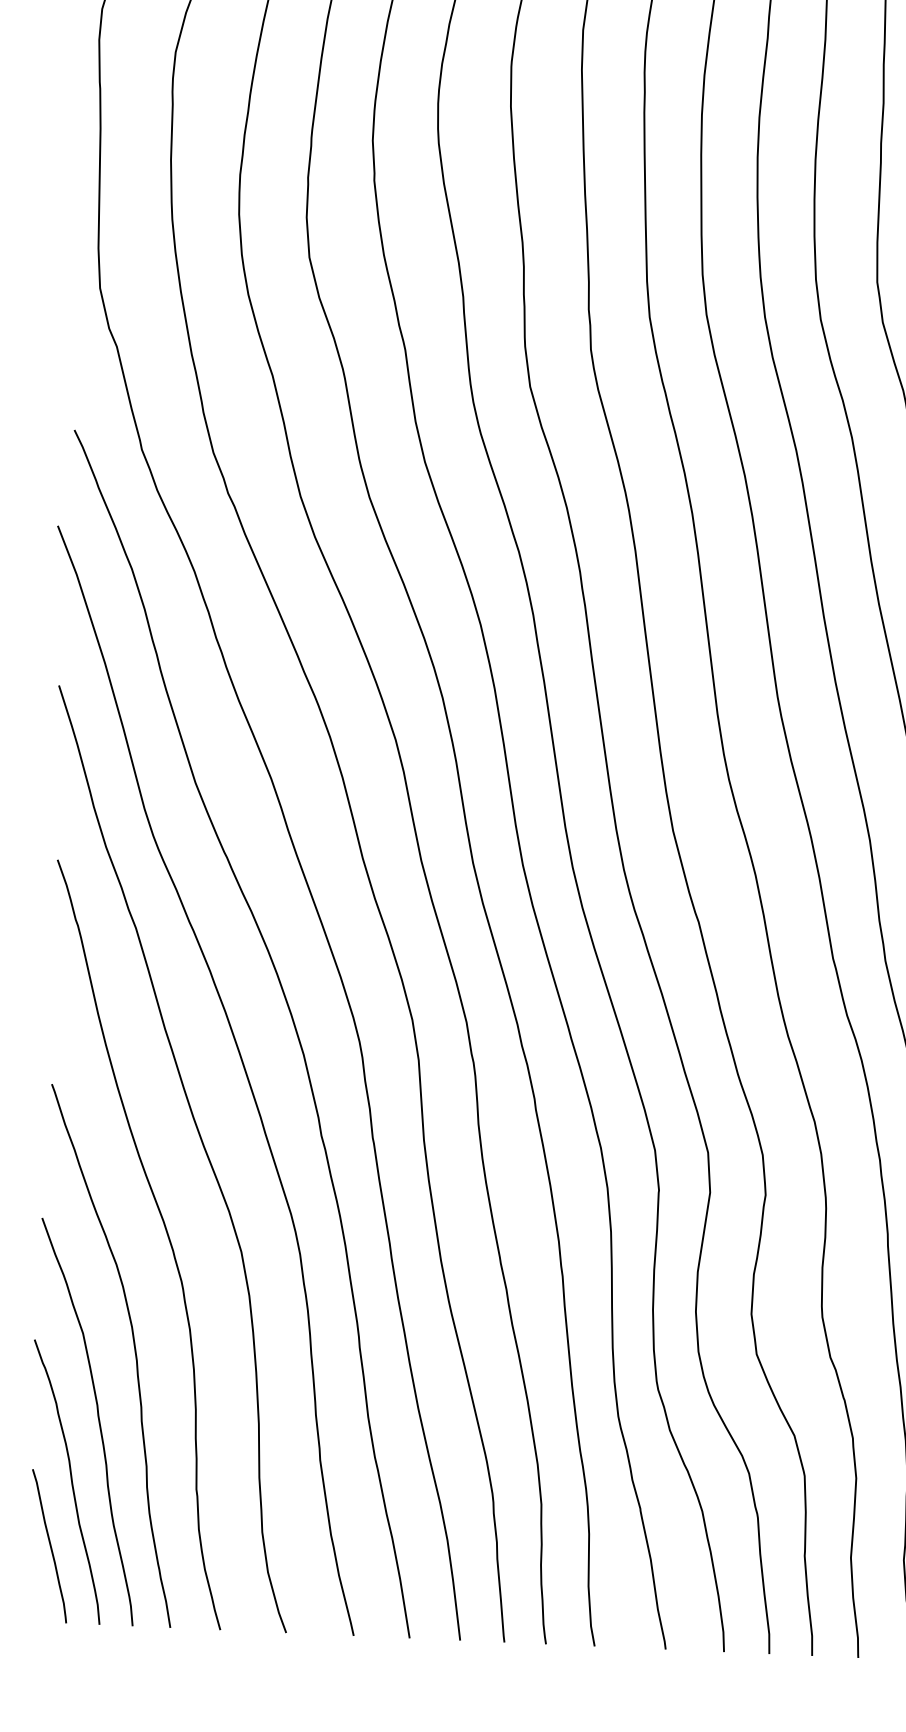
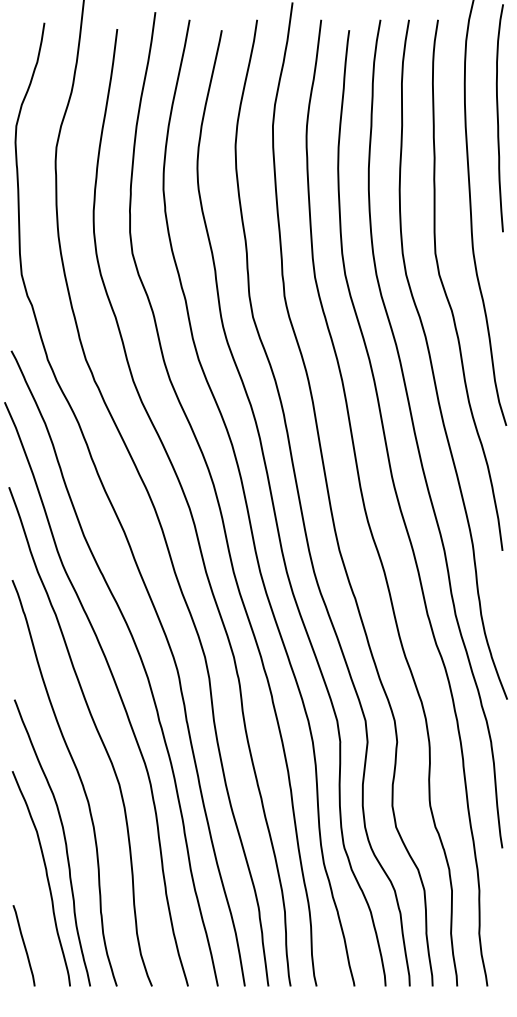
curve: (70, 1482) -> (33, 911), removed

